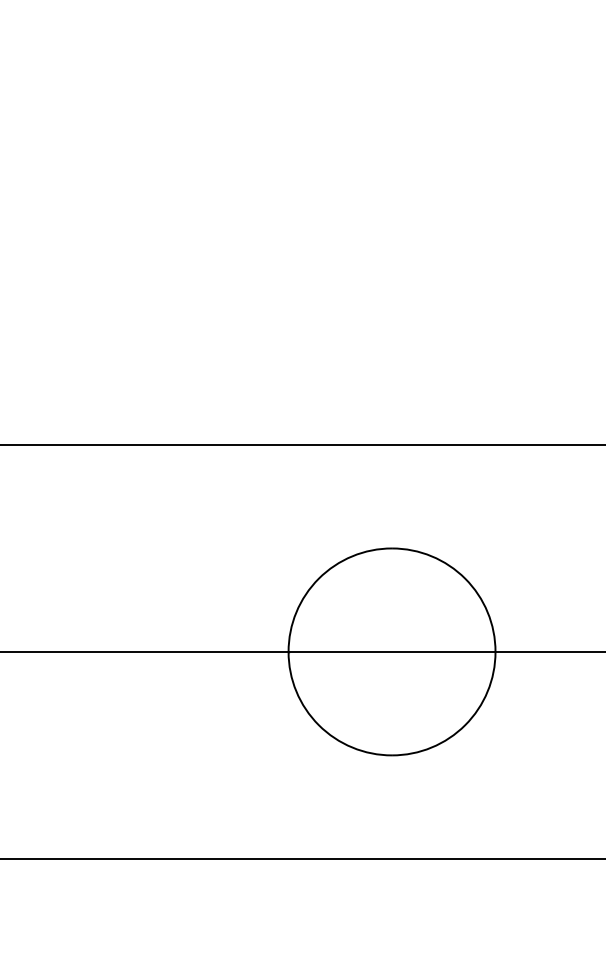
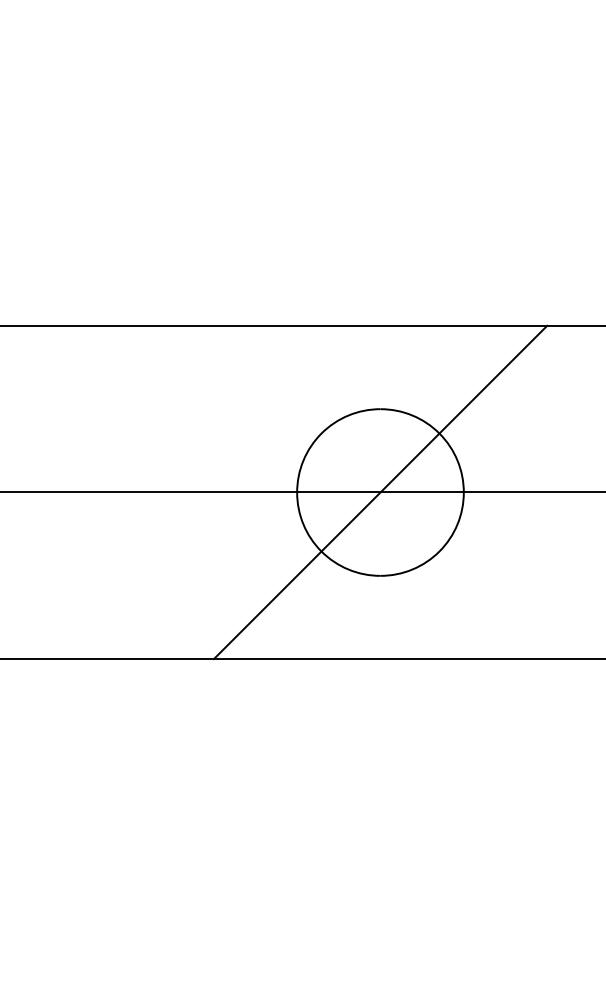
line: (392, 651) -> (380, 492), added

